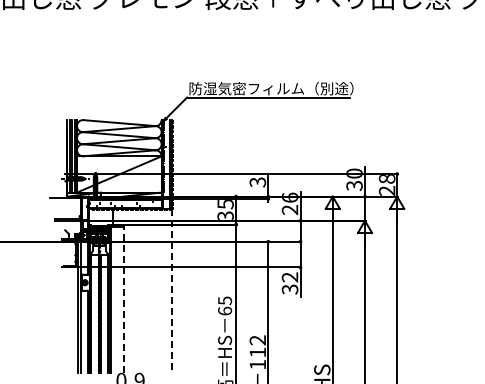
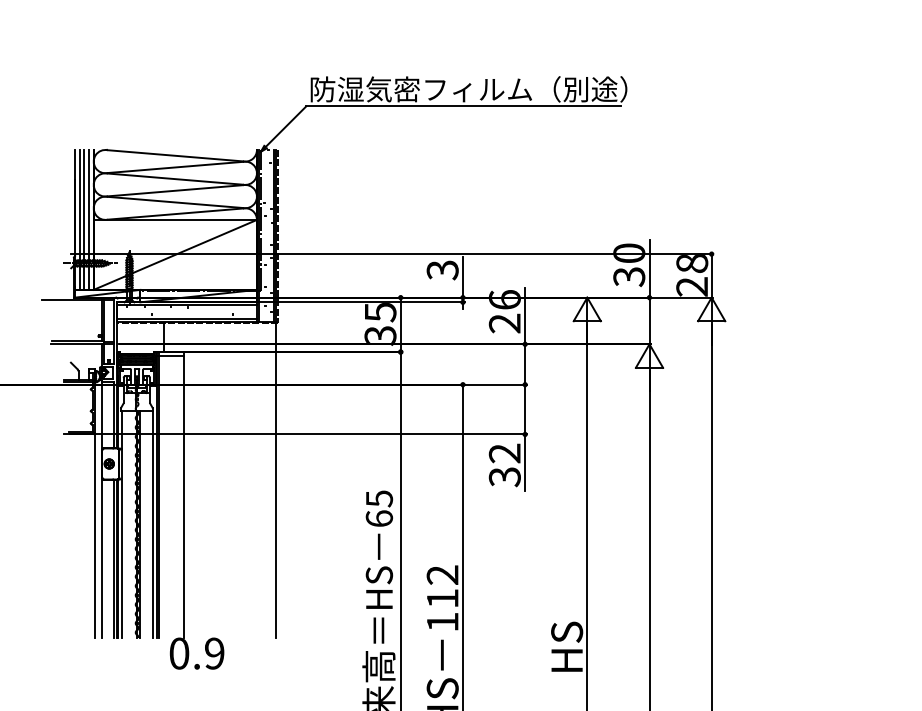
line: (171, 291) -> (276, 480), dashed -> solid
line: (123, 299) -> (183, 496), dashed -> solid

